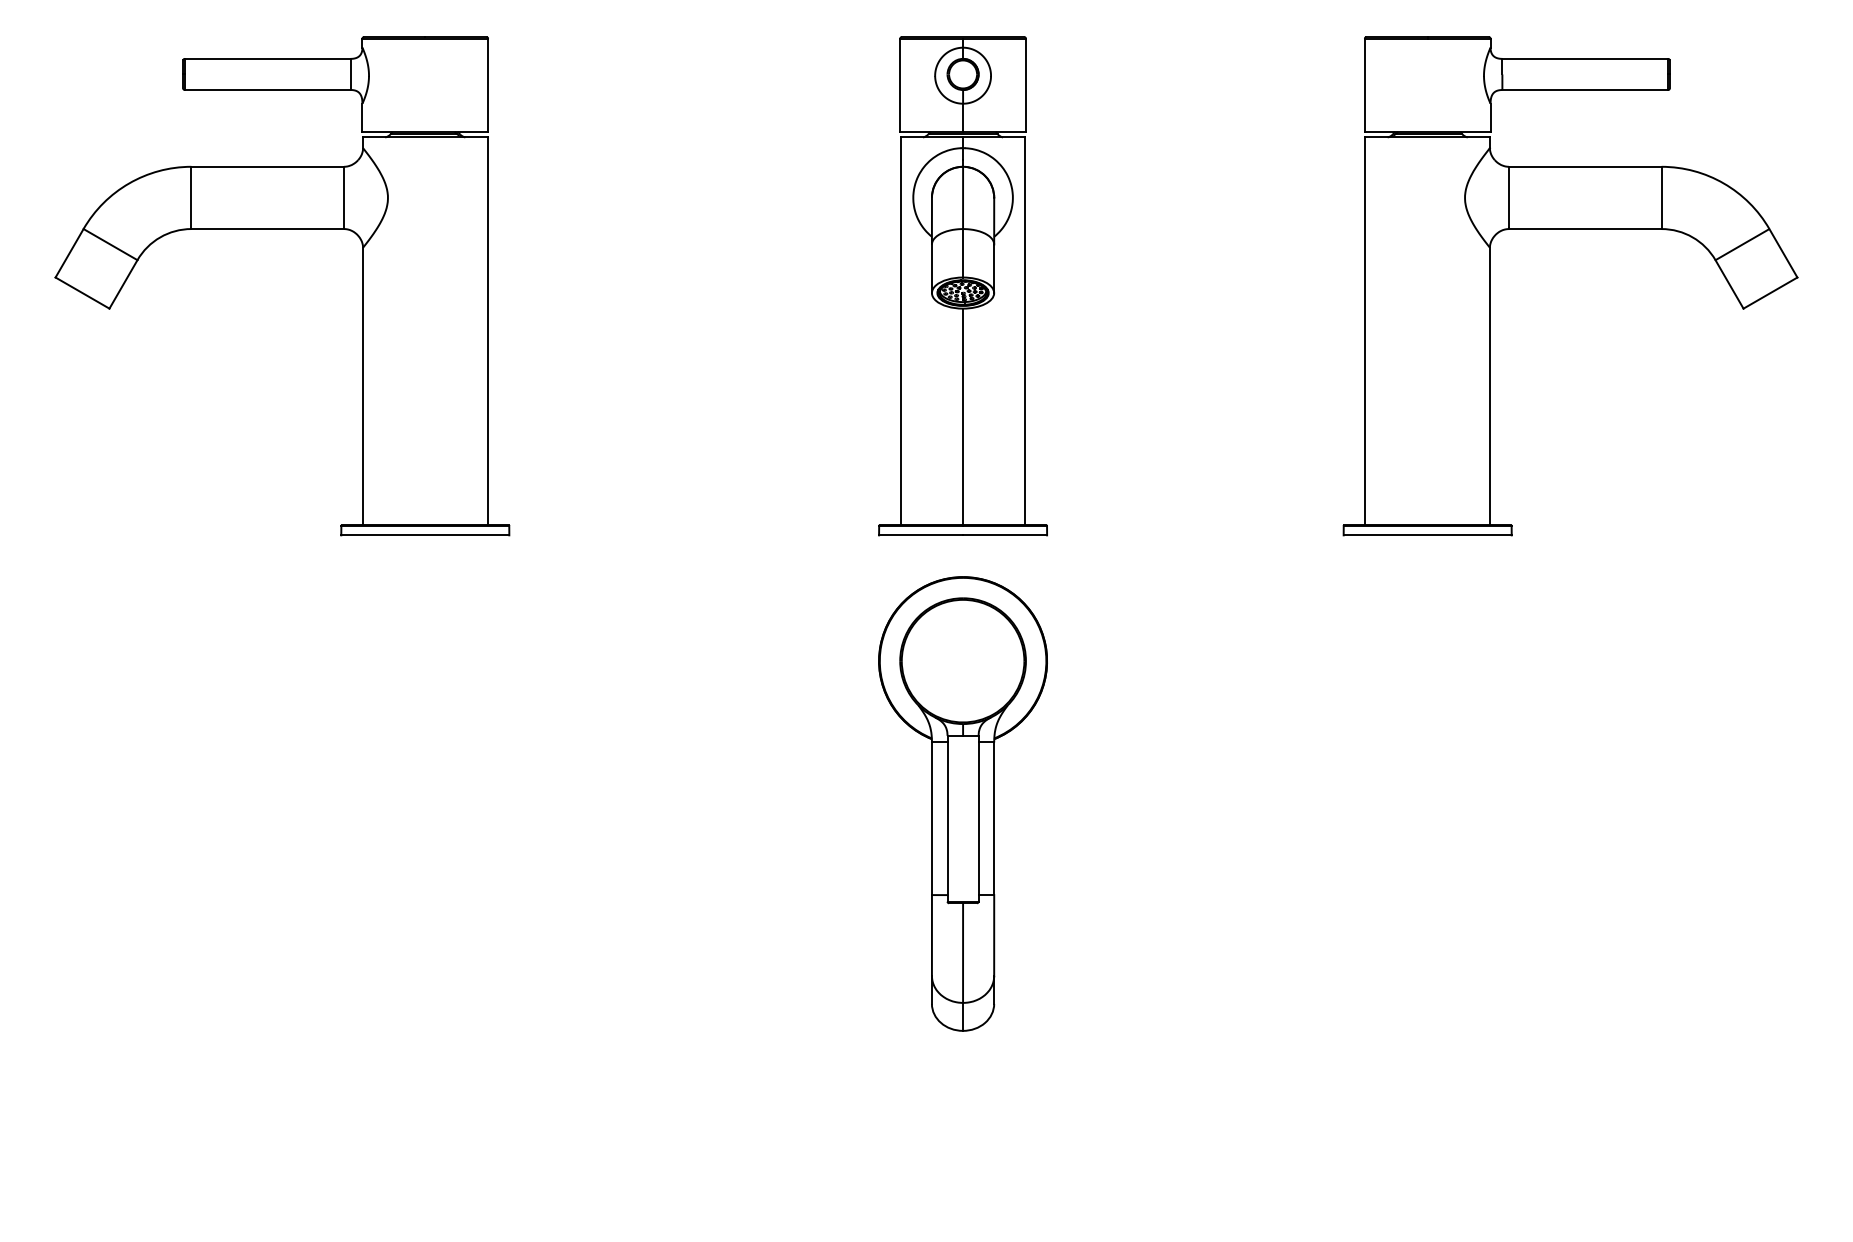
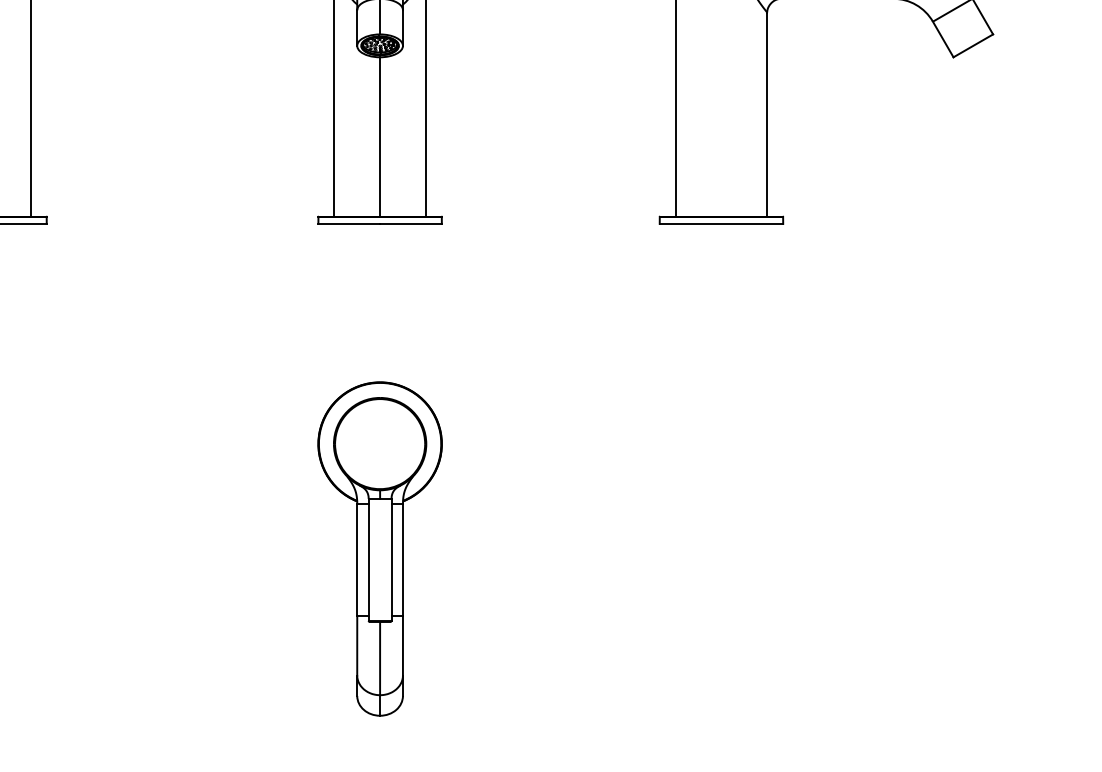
part: (962, 803) -> (379, 548), moved

